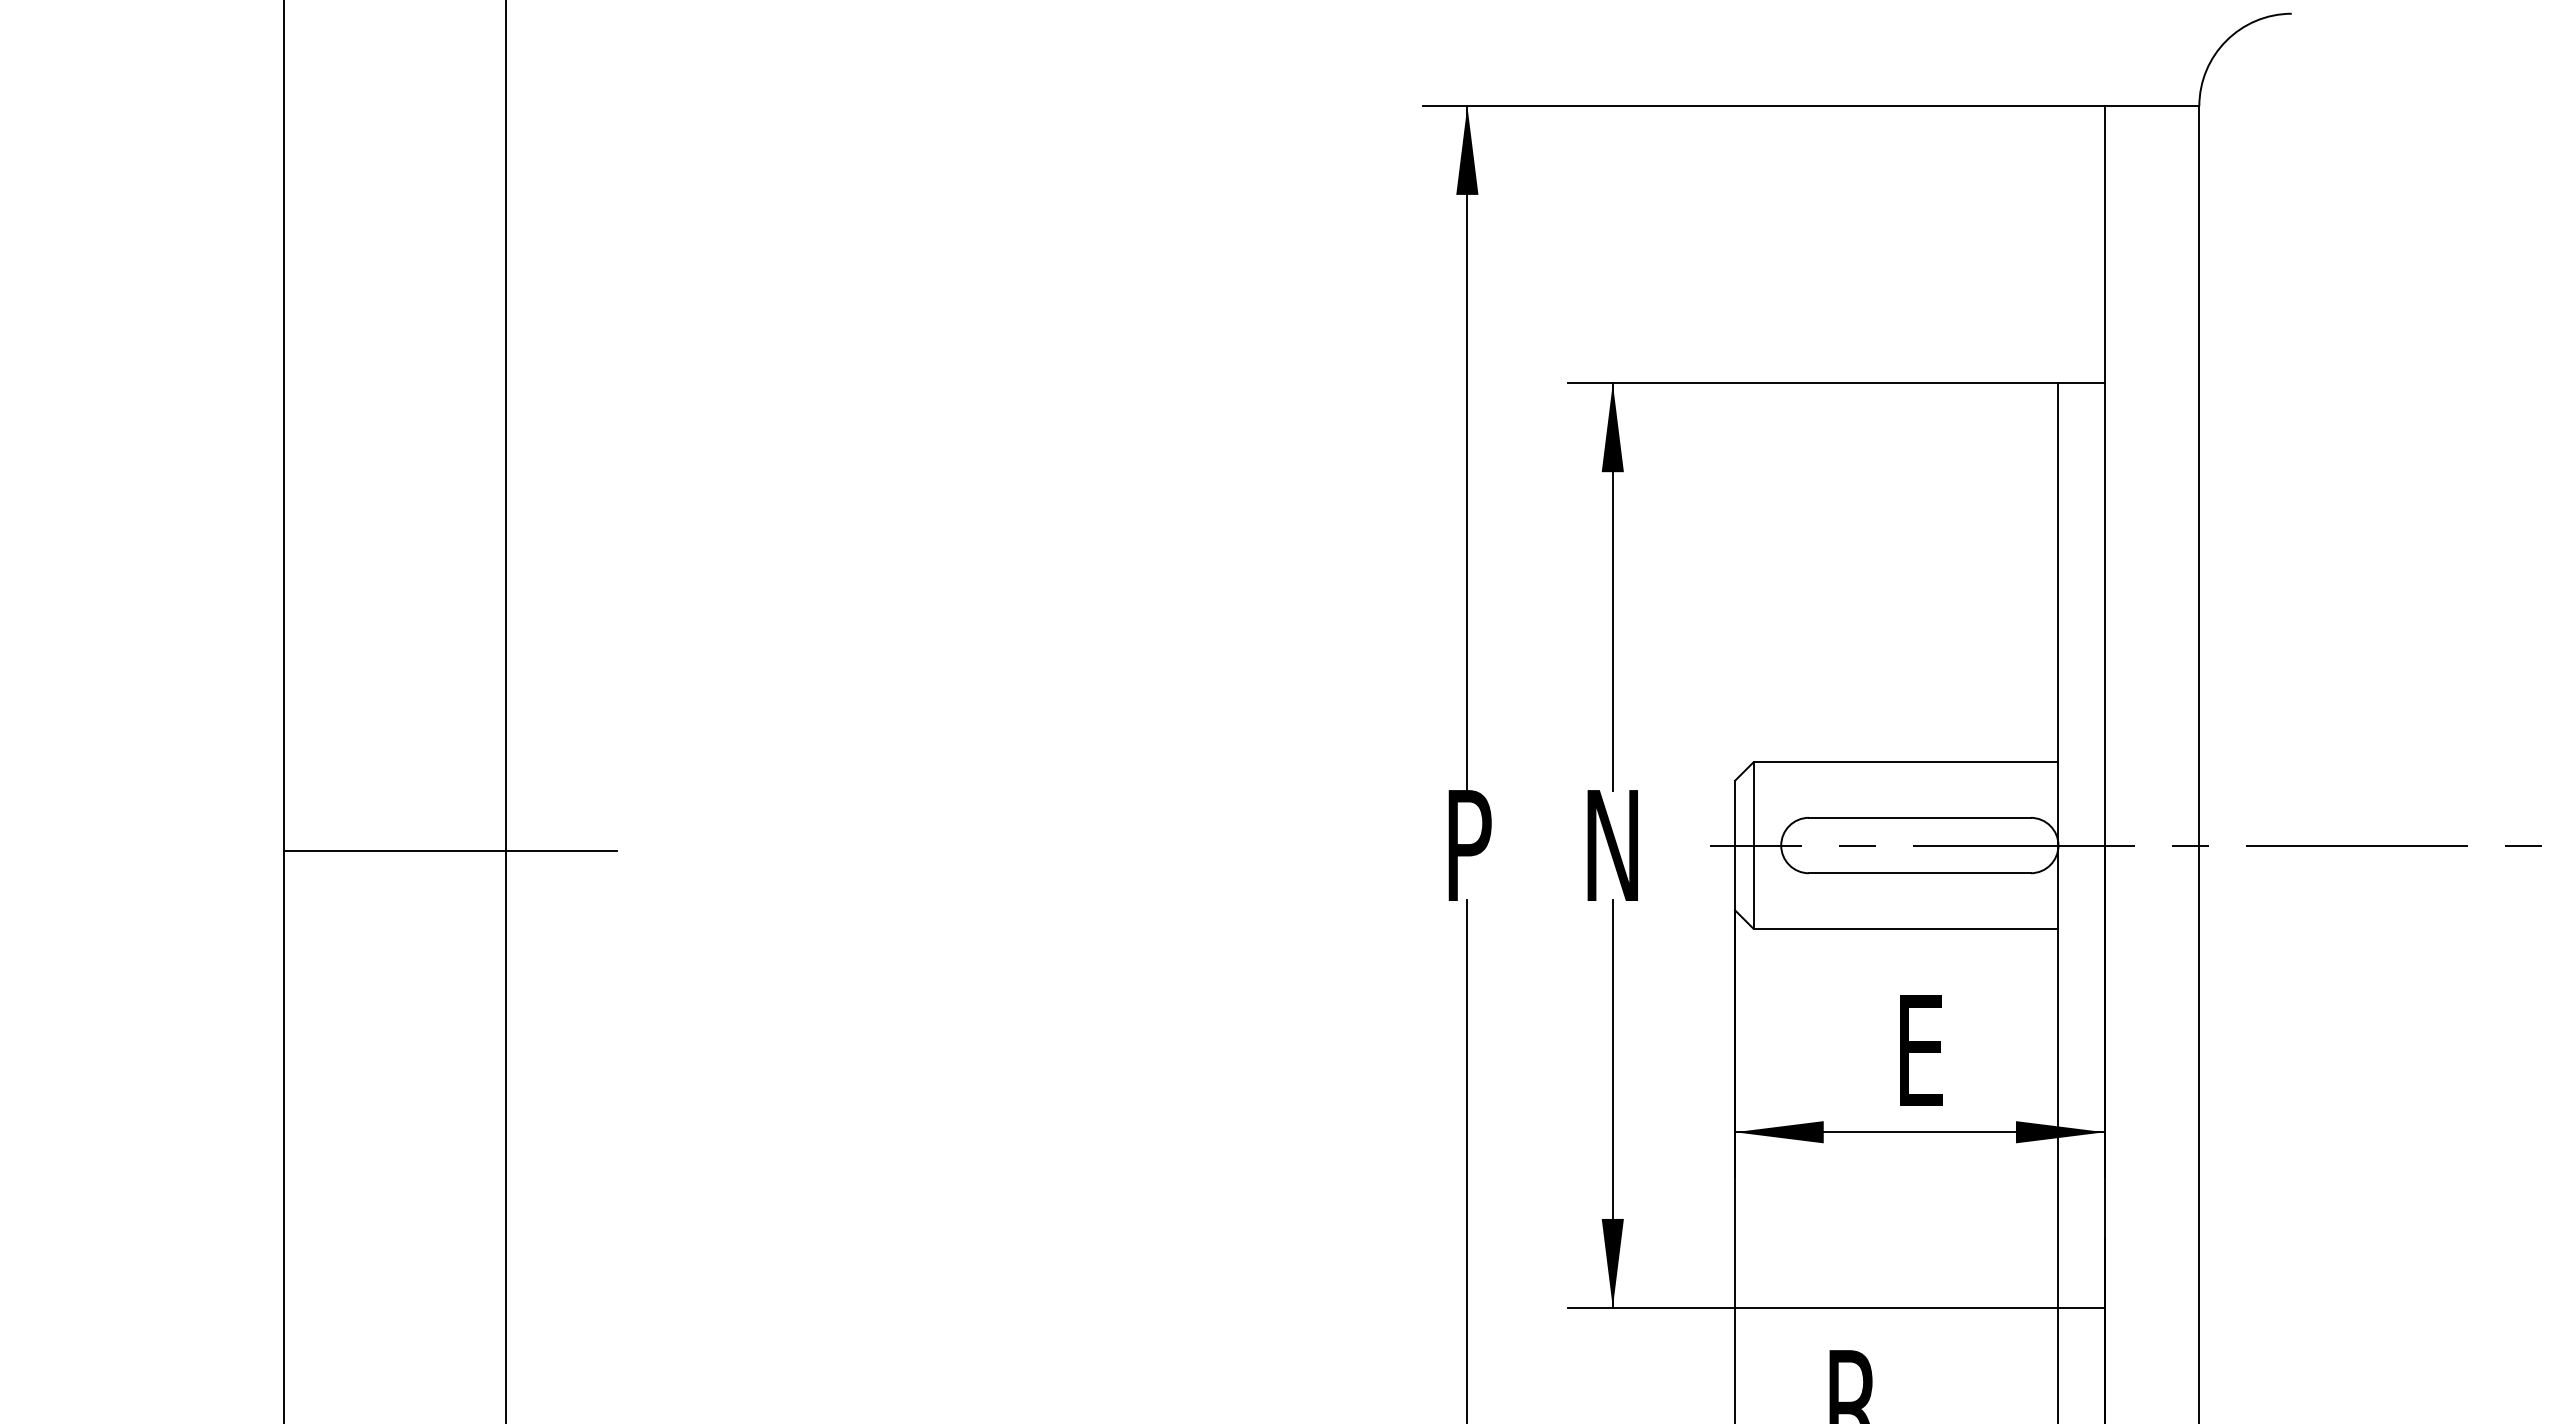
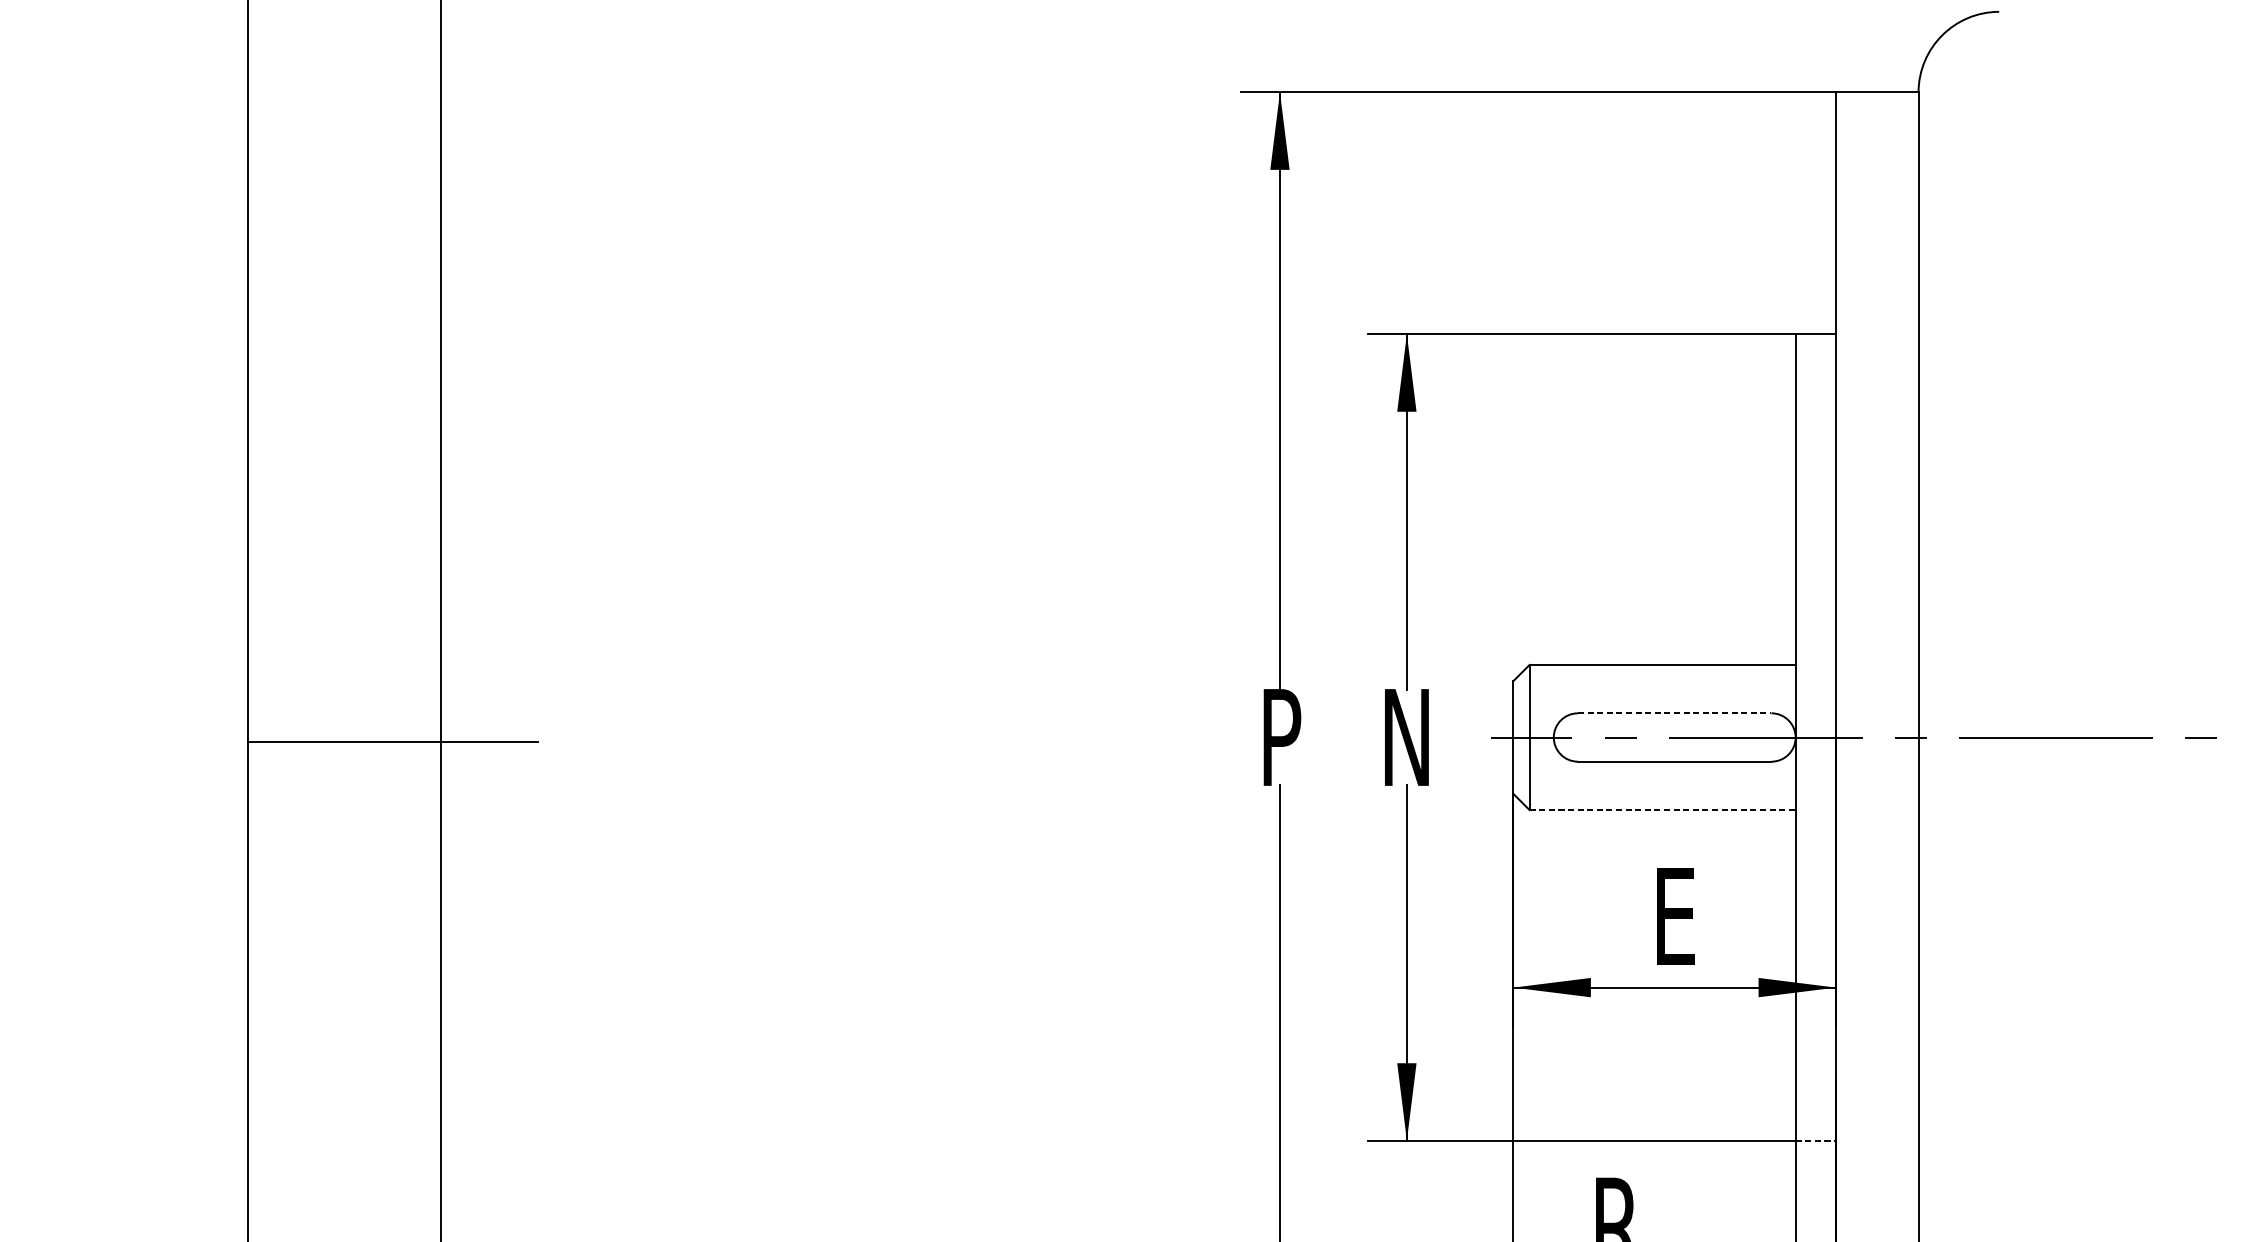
line: (1919, 817) -> (1674, 713), solid -> dashed
line: (1906, 928) -> (1663, 809), solid -> dashed
line: (2082, 1307) -> (1816, 1140), solid -> dashed

